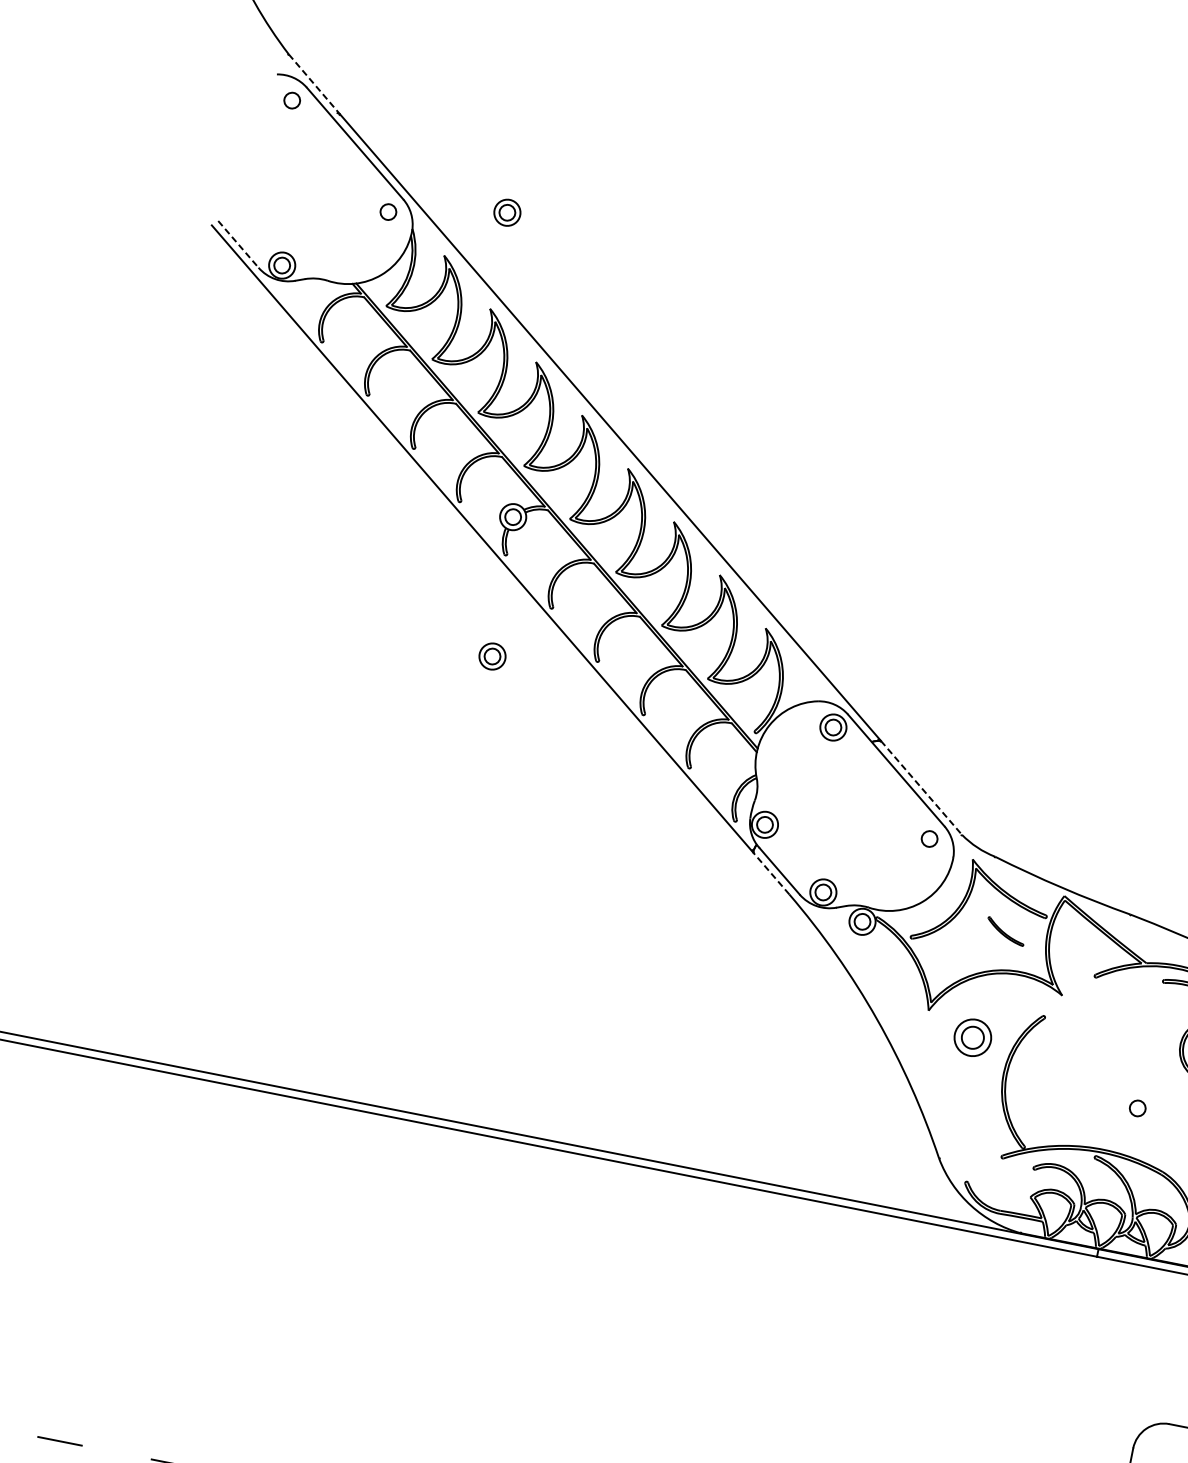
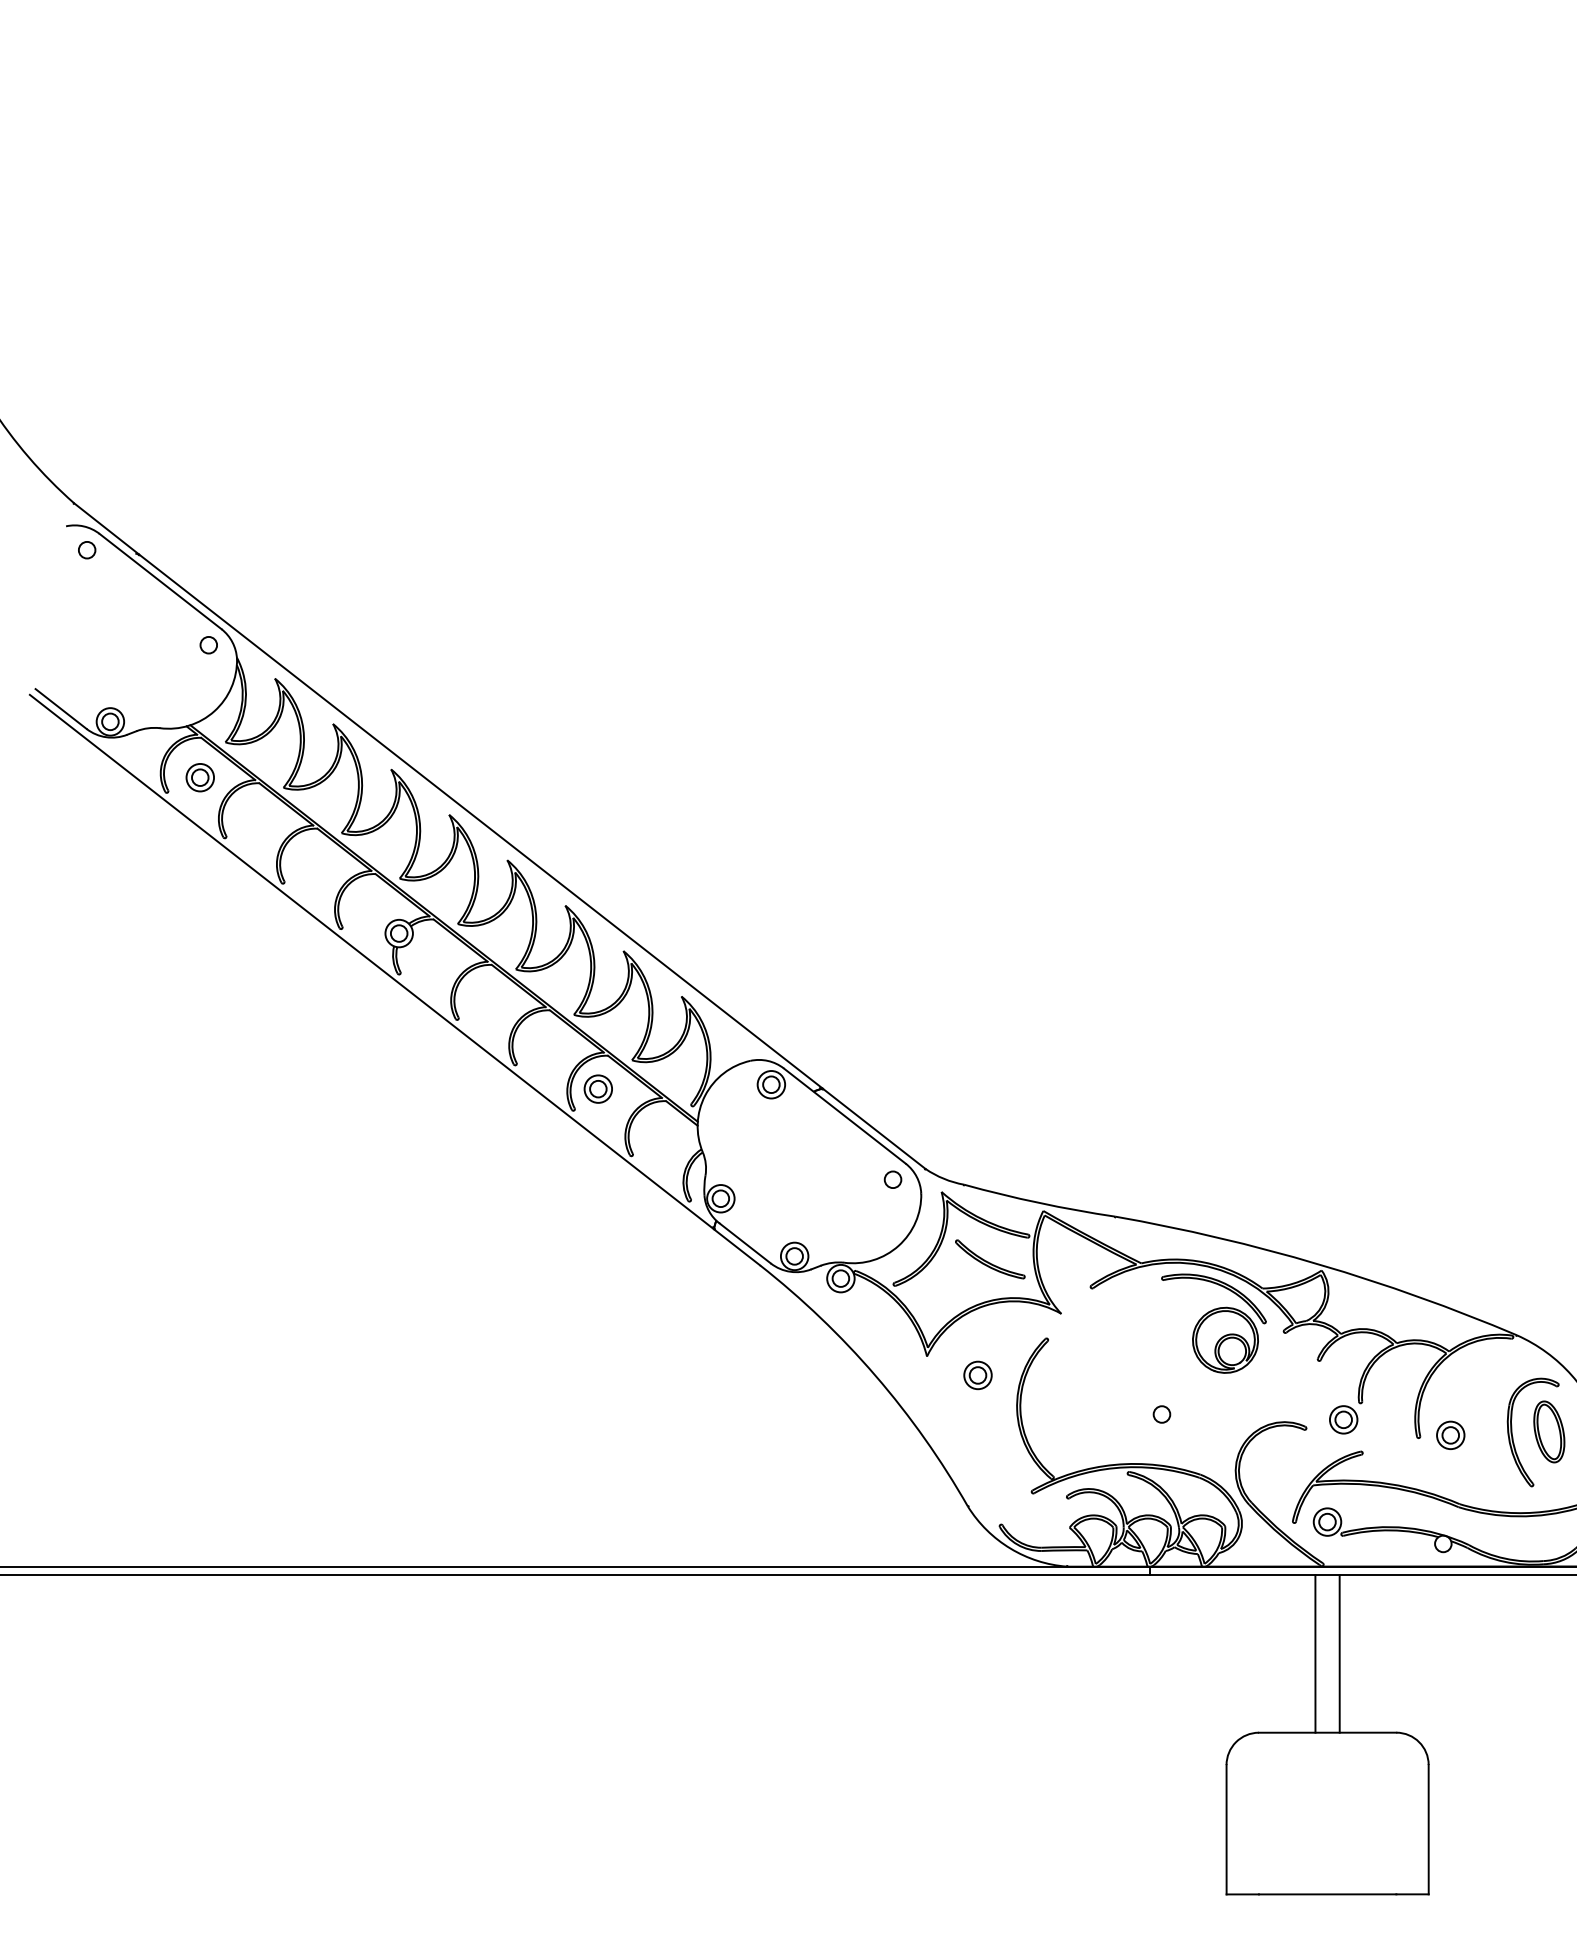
line: (315, 85) -> (107, 529), dashed -> solid
part: (506, 212) -> (199, 777), moved
line: (238, 244) -> (61, 709), dashed -> solid
part: (491, 655) -> (597, 1088), moved
line: (921, 788) -> (874, 1129), dashed -> solid
line: (770, 873) -> (736, 1247), dashed -> solid
part: (1006, 931) -> (990, 1259), size x1.67
part: (972, 1037) -> (977, 1375), size x0.71

